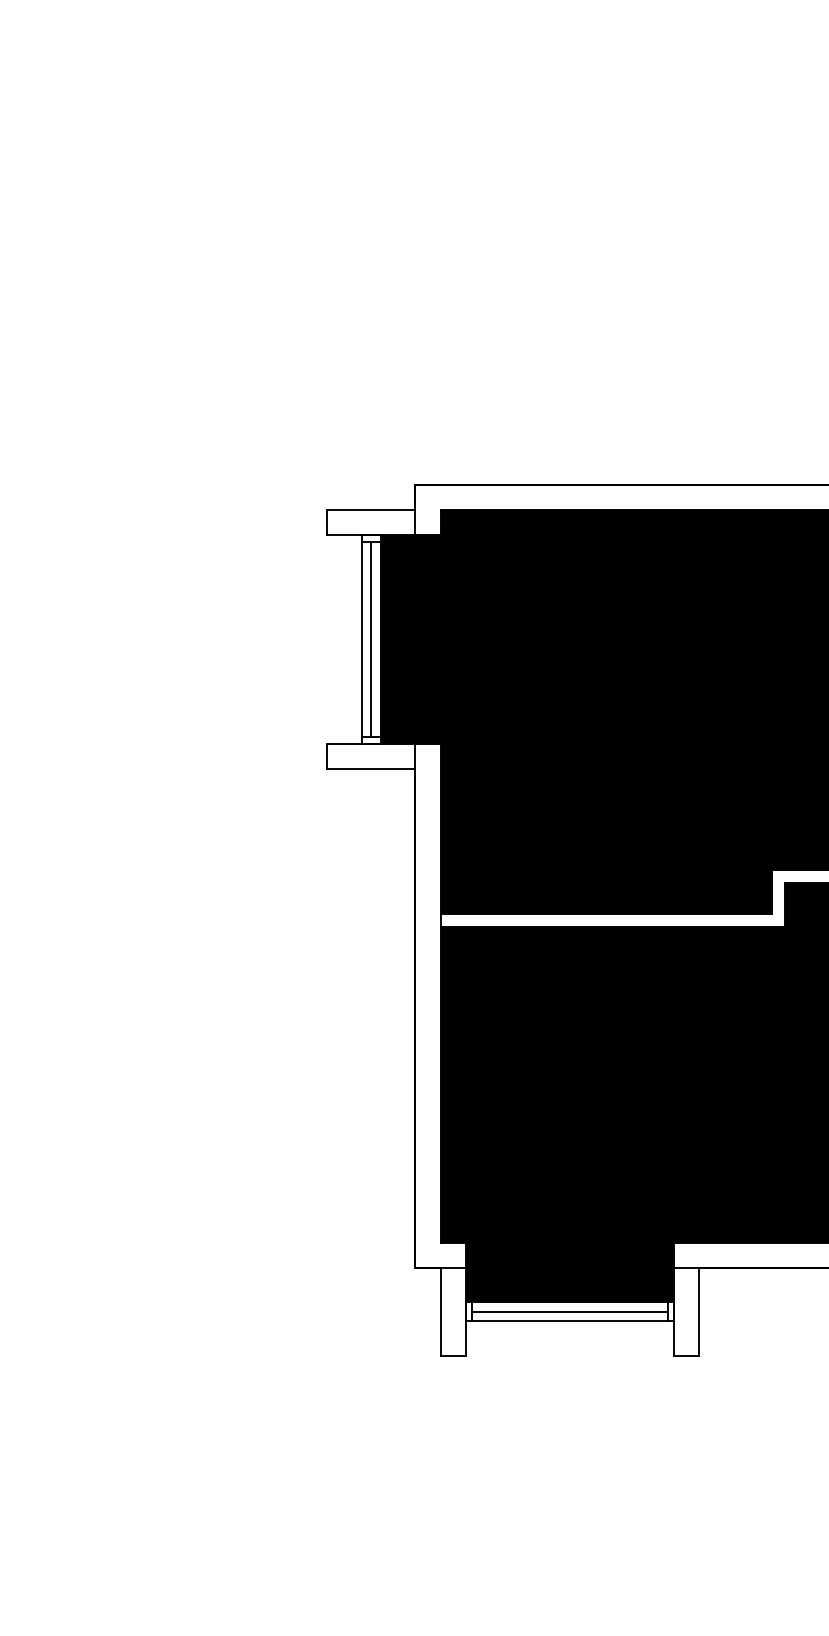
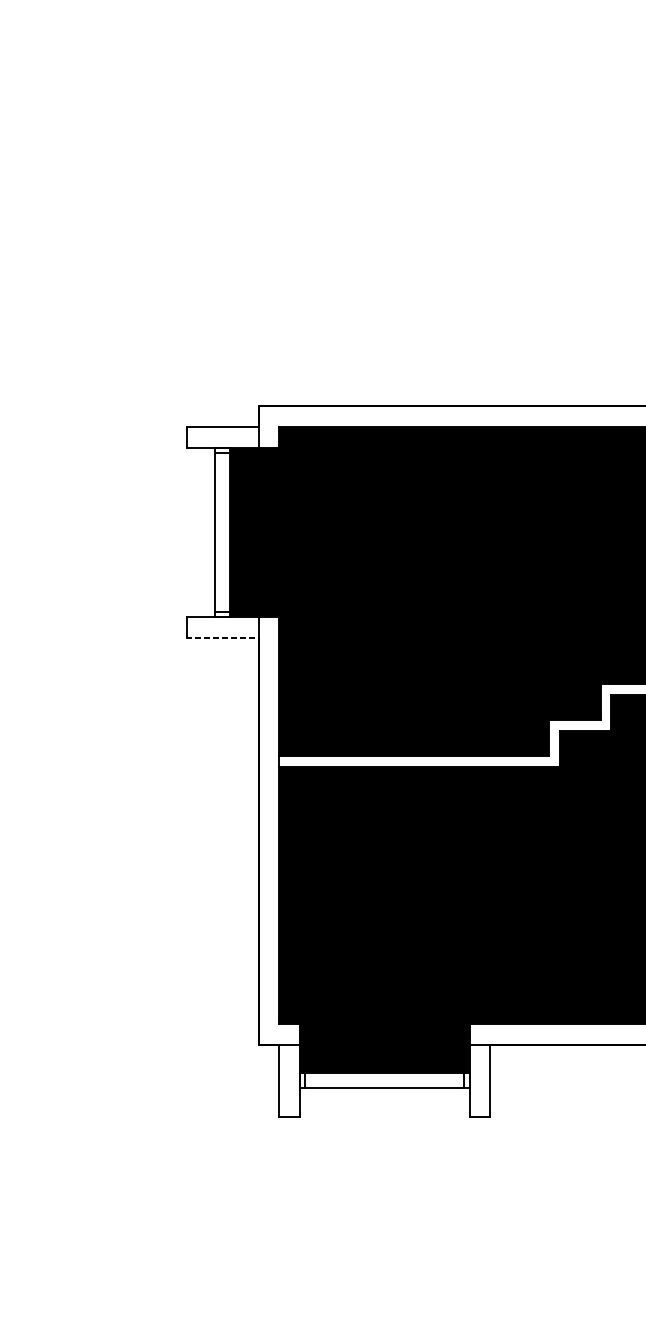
line: (371, 639) -> (222, 532), removed
line: (371, 769) -> (222, 638), solid -> dashed
line: (569, 1311) -> (384, 1080), removed

